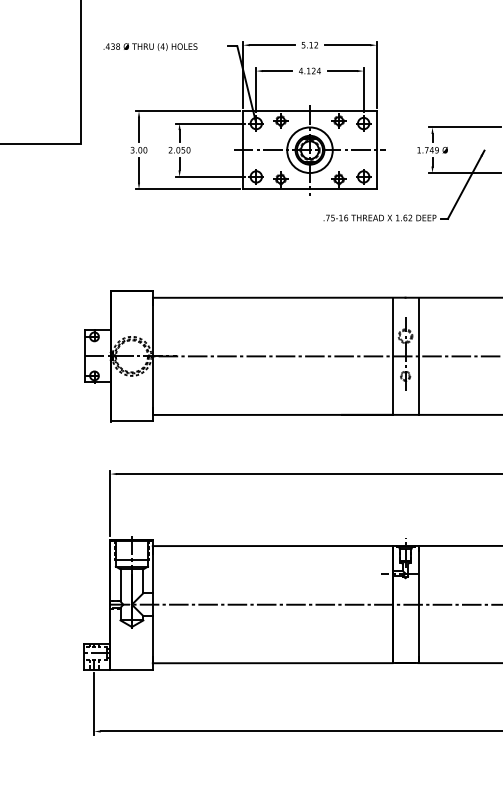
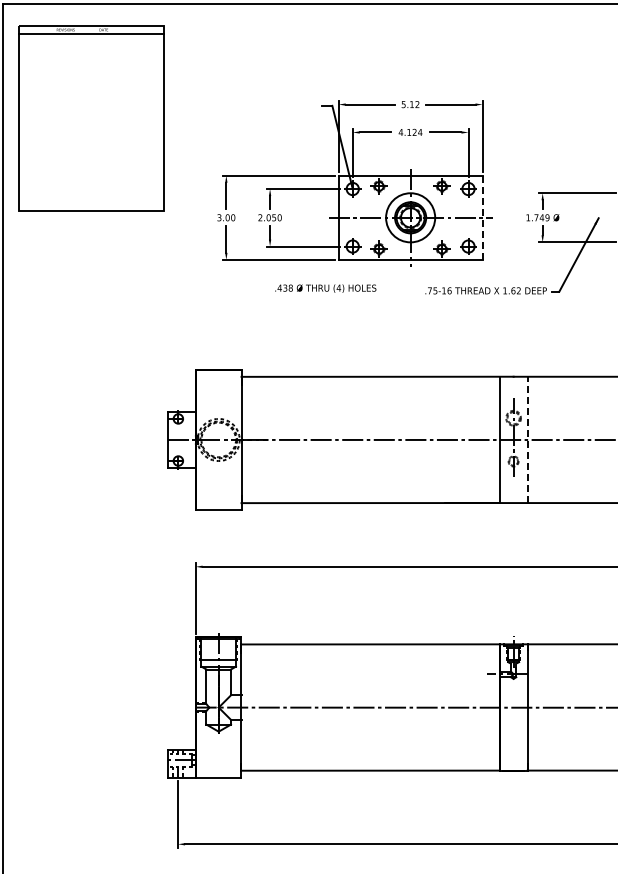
text: (150, 46) -> (325, 288), moved
line: (376, 150) -> (482, 218), solid -> dashed
line: (418, 355) -> (527, 439), solid -> dashed

